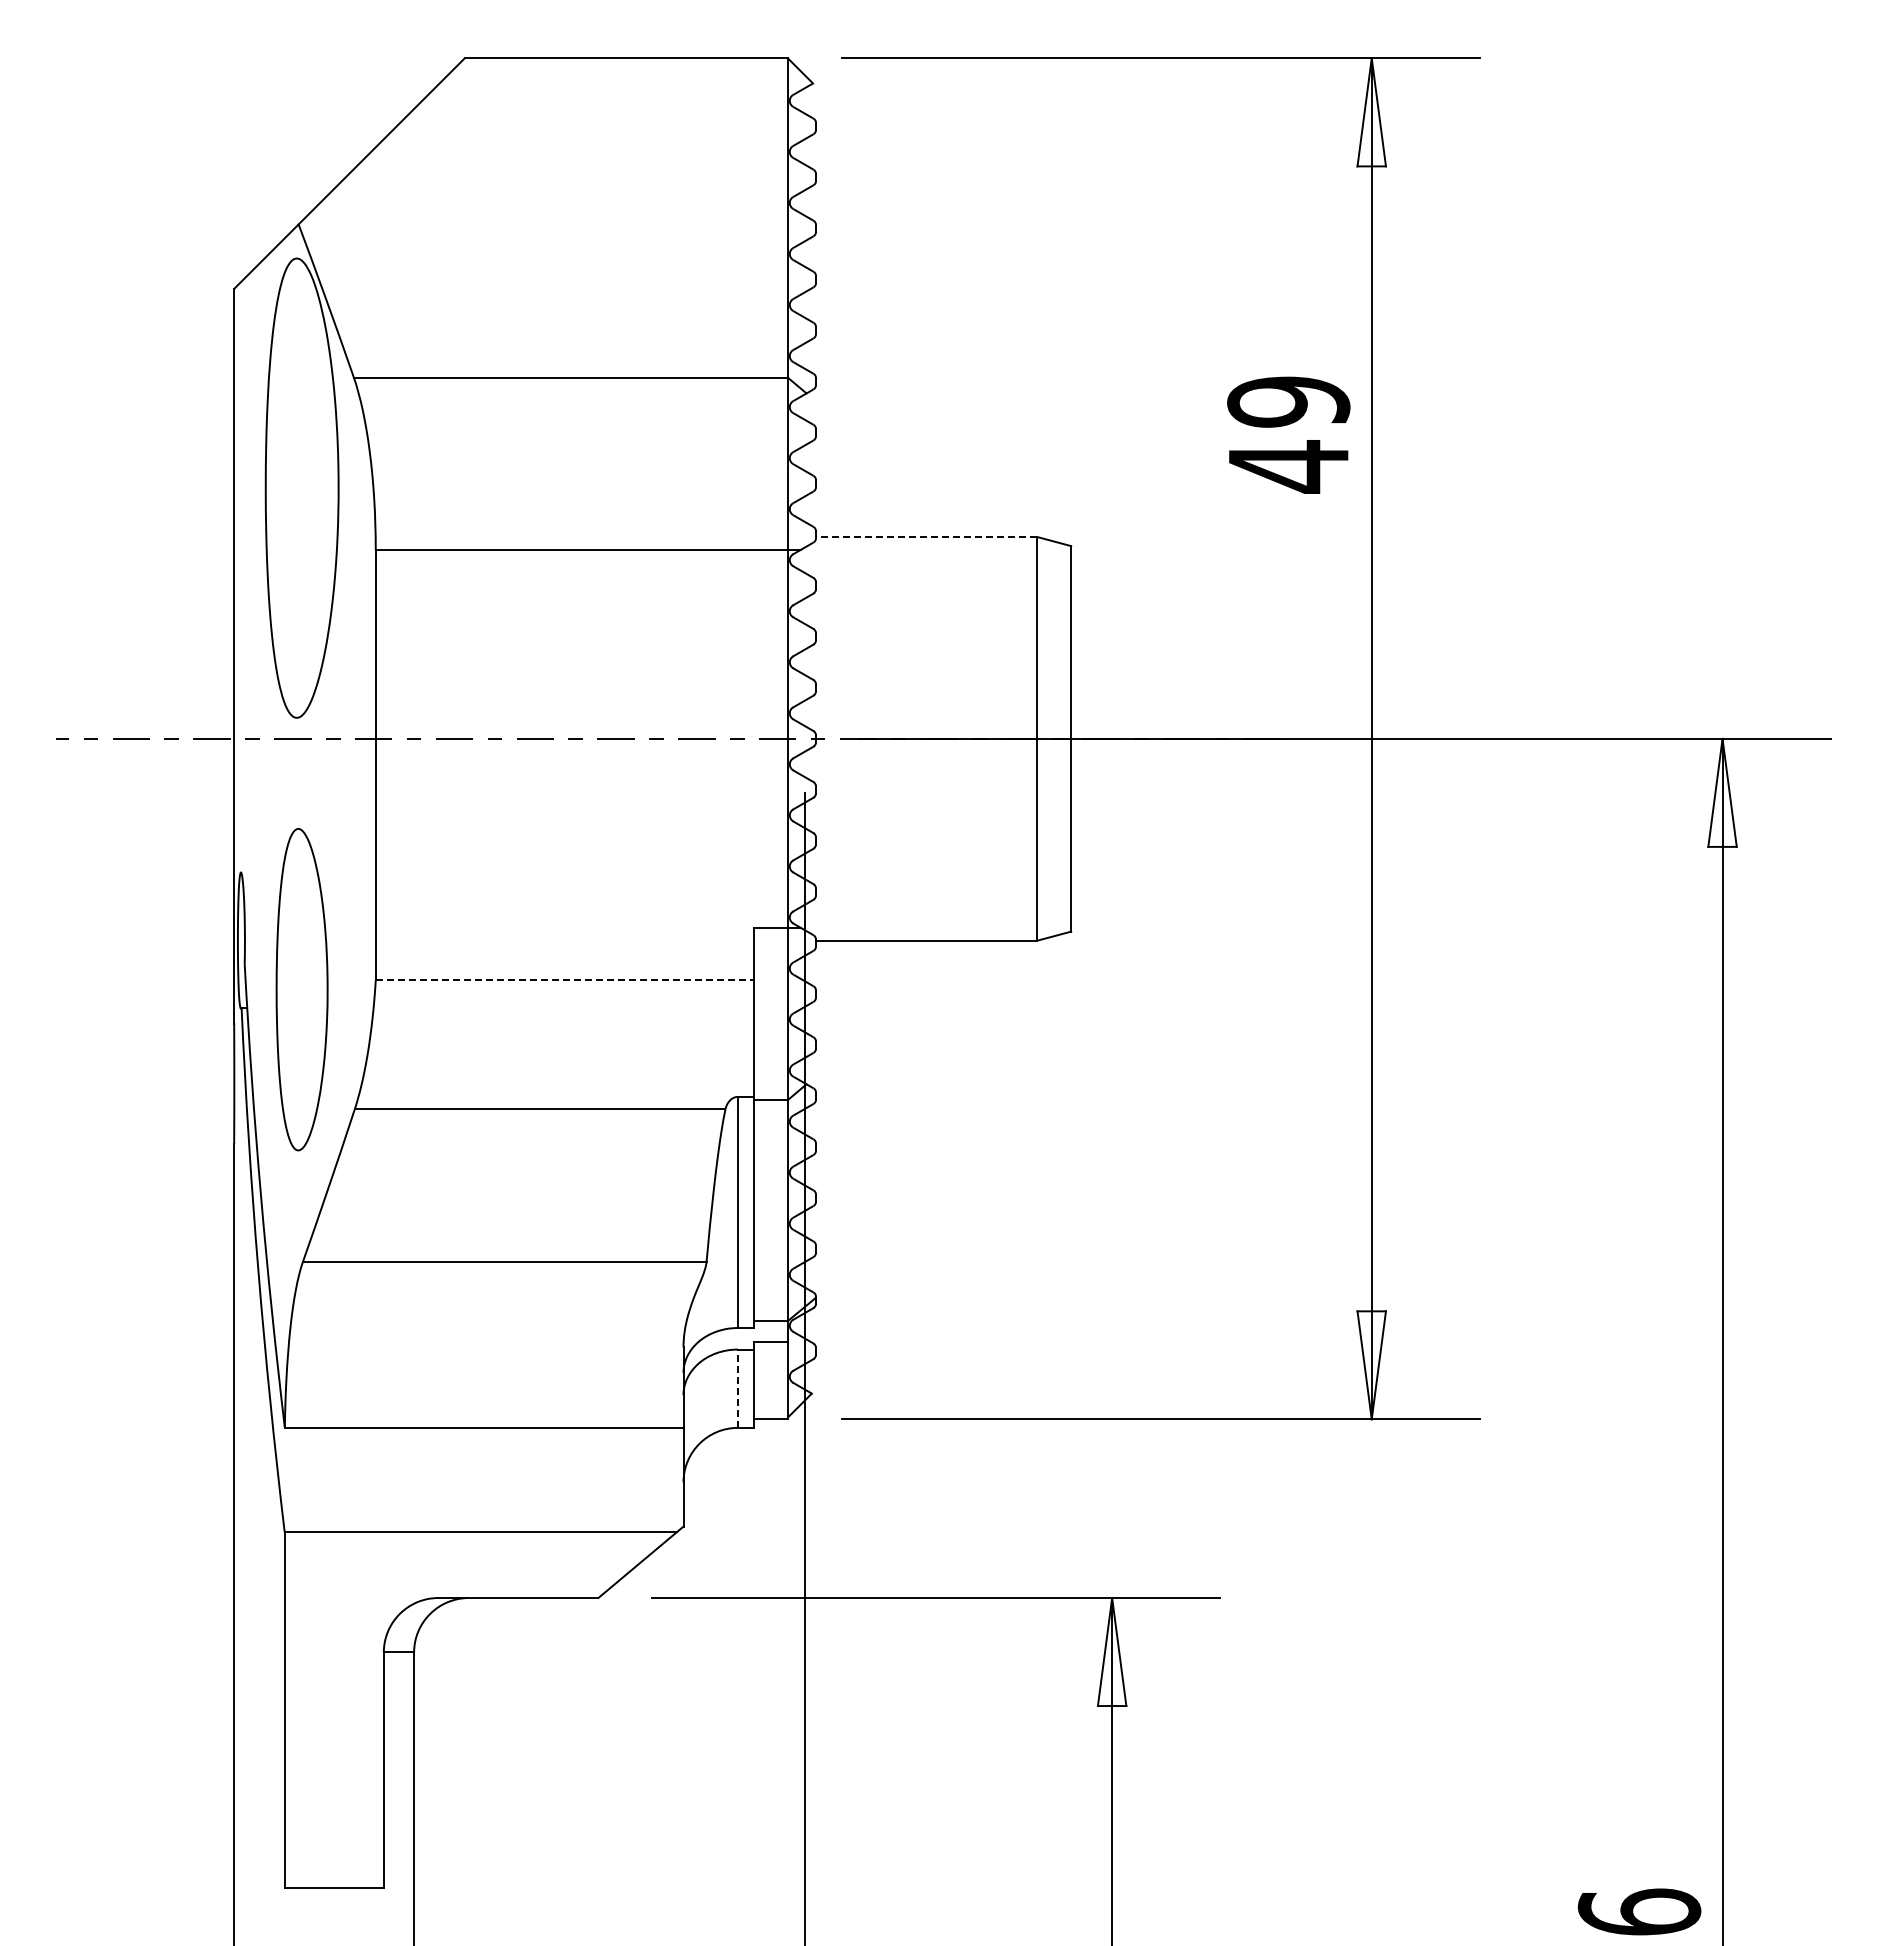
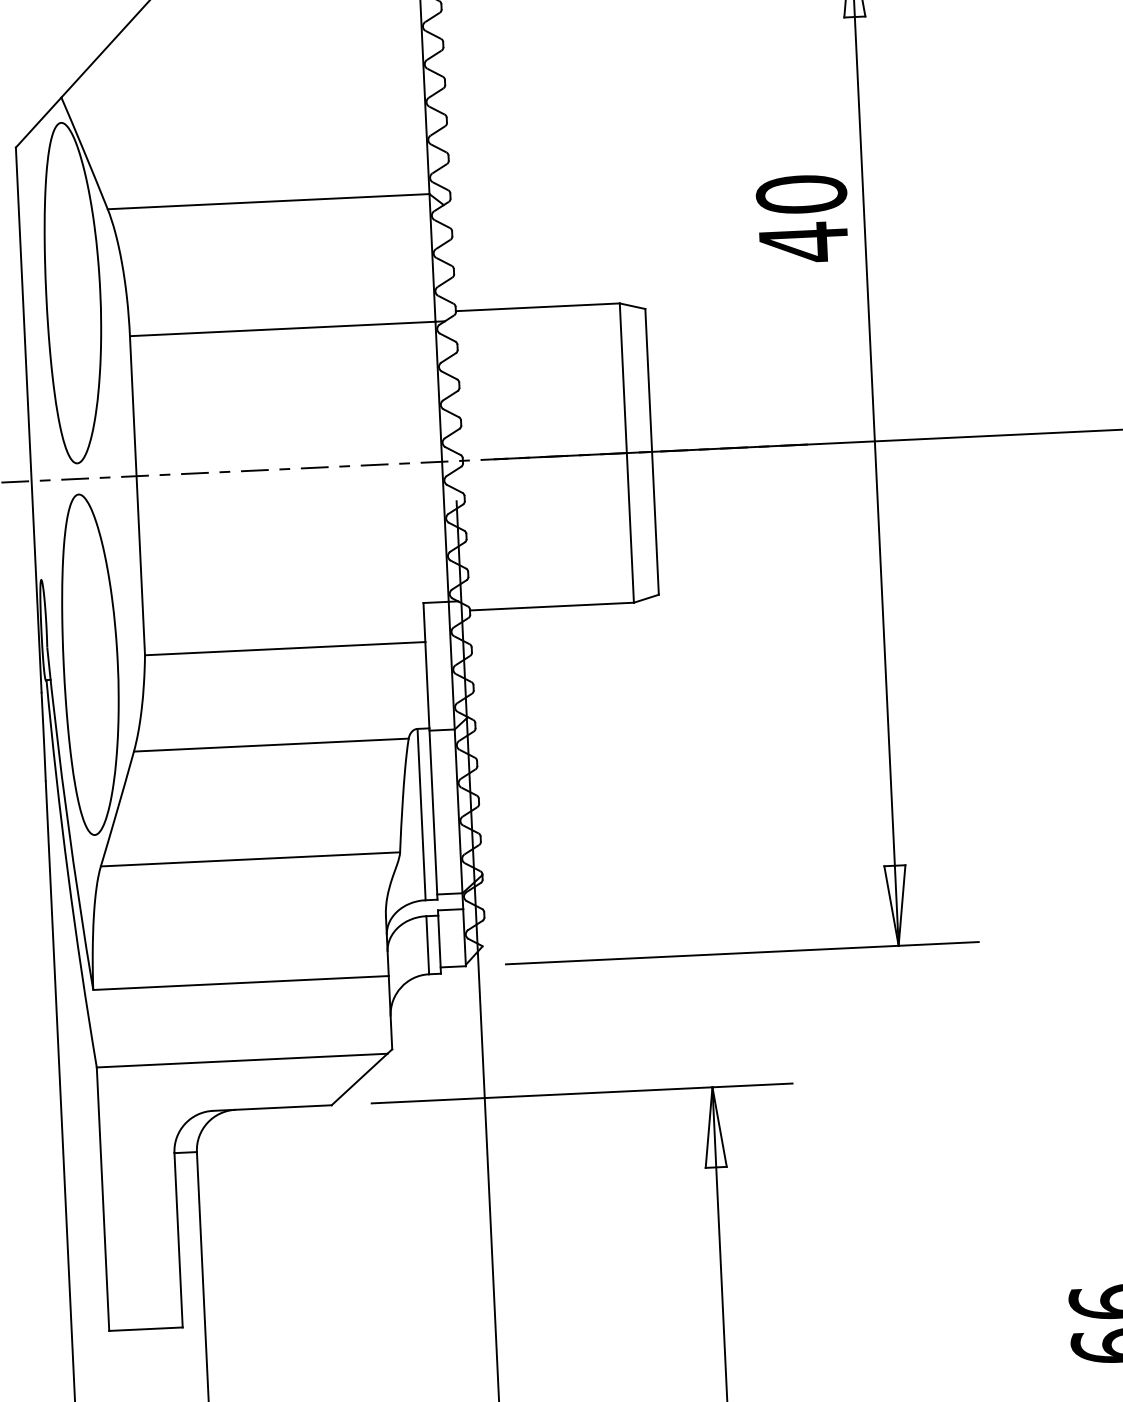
text: (1288, 401) -> (801, 194), 49 -> 40
line: (926, 537) -> (537, 307), dashed -> solid
line: (565, 980) -> (285, 648), dashed -> solid
part: (301, 989) -> (90, 664), size x1.43
line: (737, 1388) -> (427, 945), dashed -> solid

